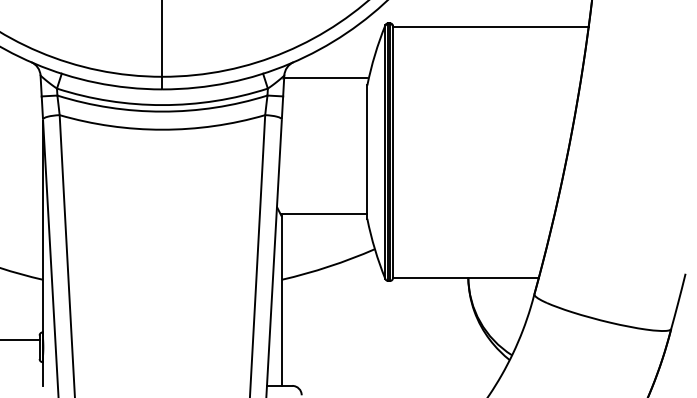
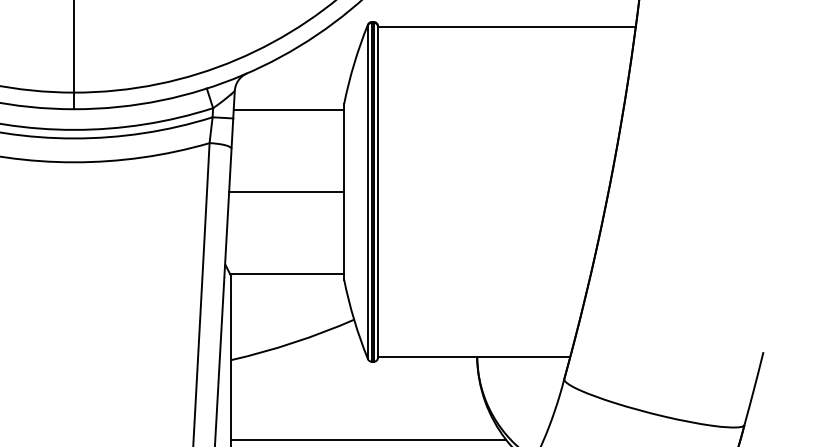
line: (325, 78) -> (289, 110), moved
line: (323, 152) -> (286, 192), added
line: (385, 340) -> (368, 440), added

